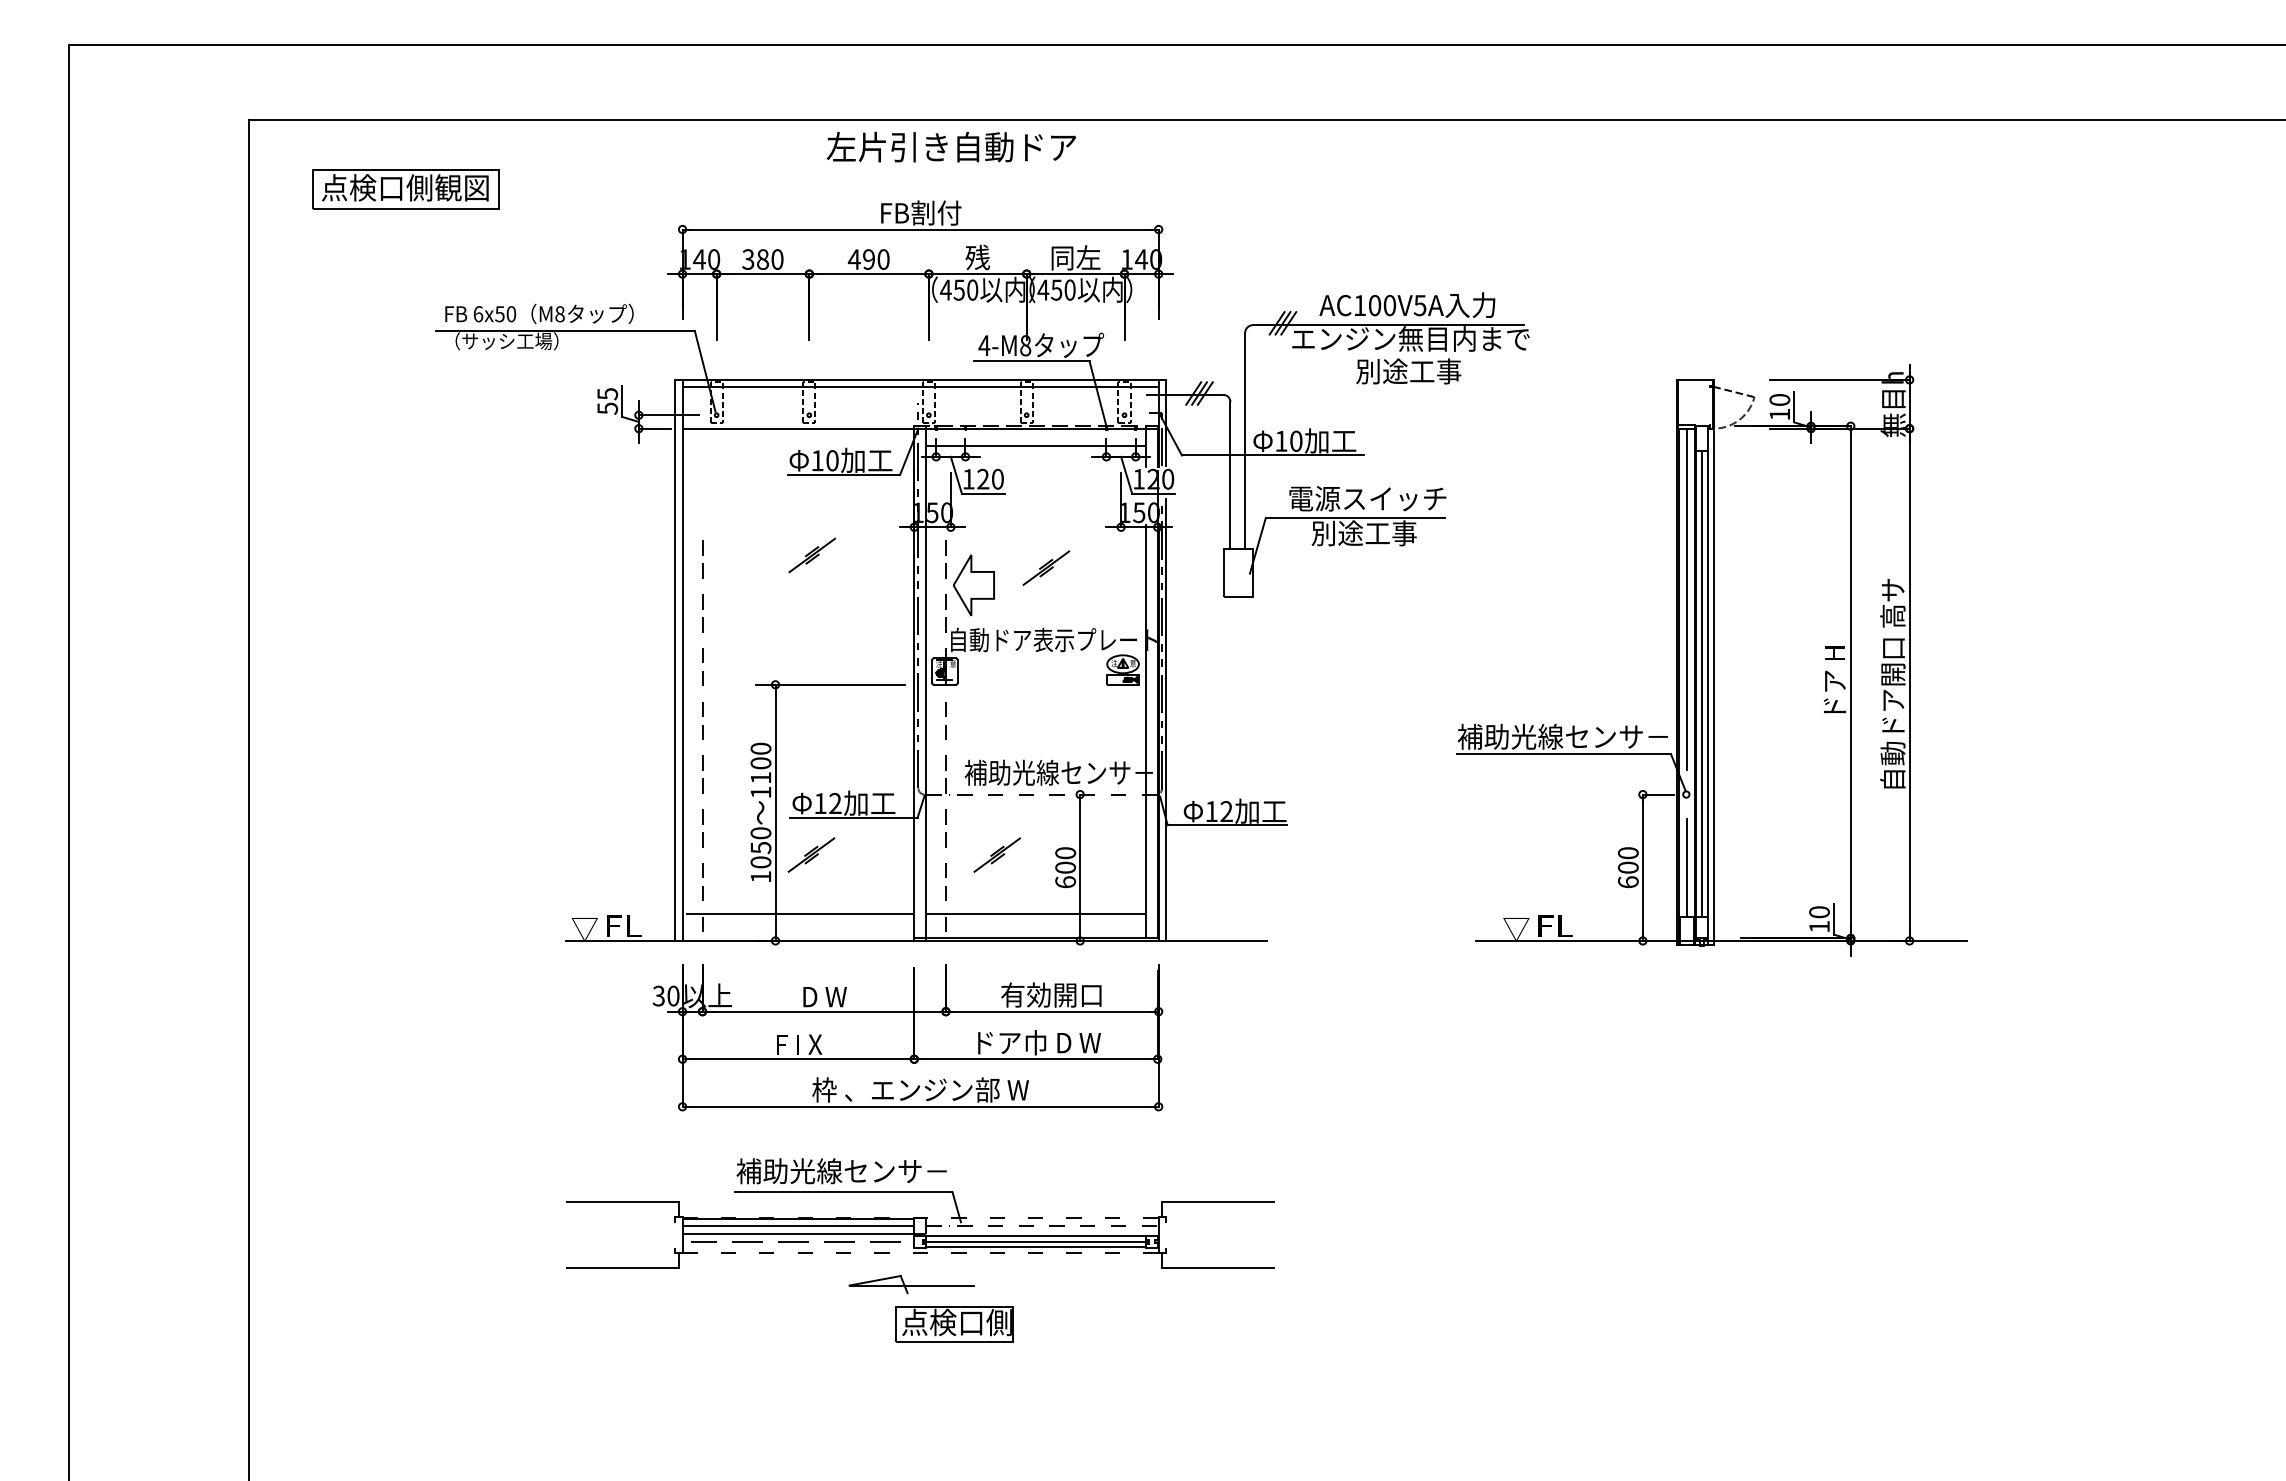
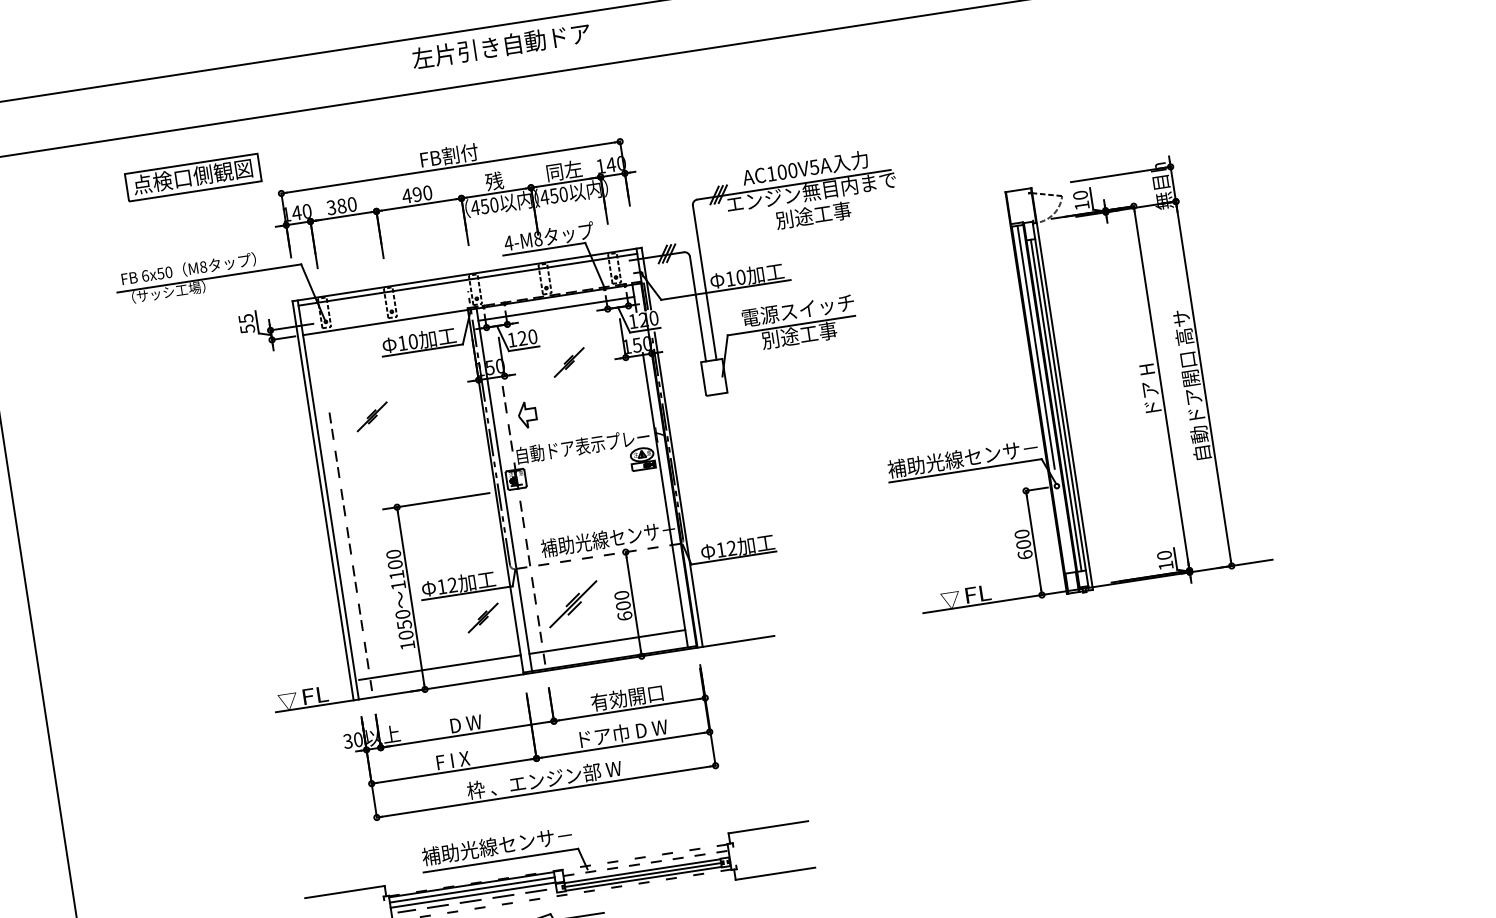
text: (951, 146) -> (501, 45), moved
part: (405, 189) -> (193, 177), moved
part: (812, 555) -> (372, 416), moved
part: (1046, 567) -> (569, 362), moved
part: (973, 585) -> (527, 415), size x0.6
part: (811, 854) -> (483, 617), moved
part: (997, 854) -> (573, 603), size x1.6
line: (1686, 867) -> (1065, 538), removed

